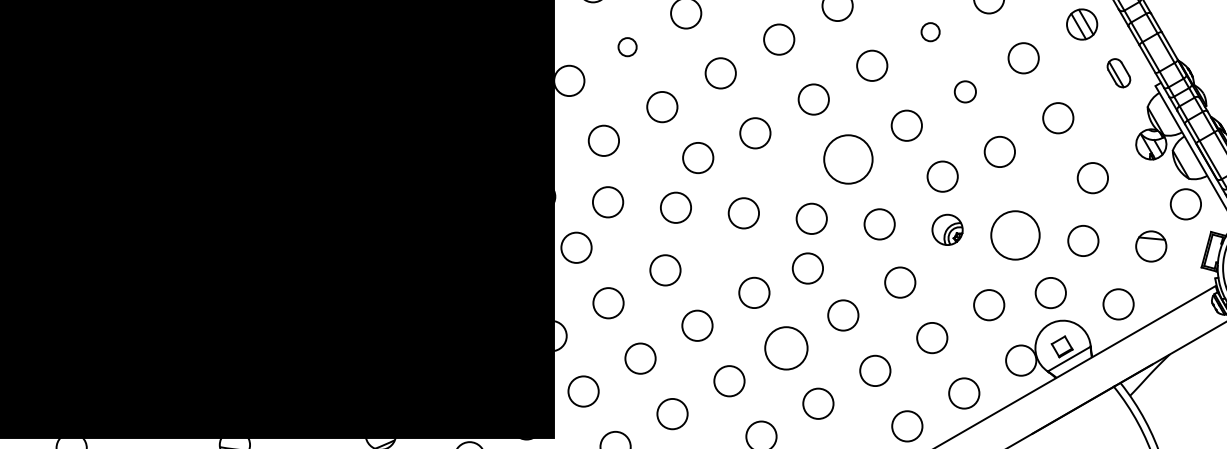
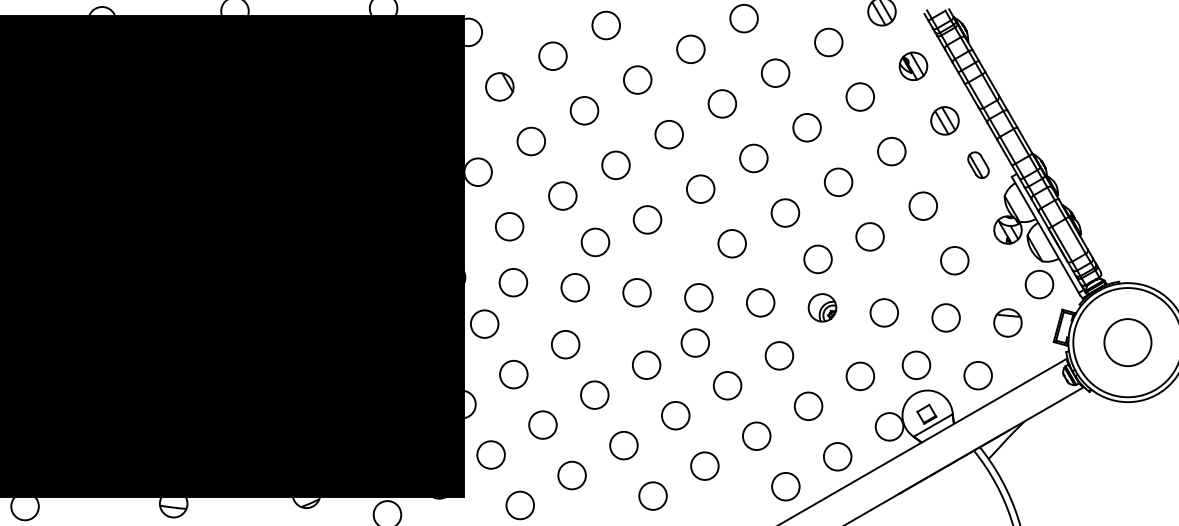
circle: (930, 31) -> (806, 127), size x1.67
circle: (626, 47) -> (530, 141), size x1.67
circle: (965, 91) -> (838, 181), size x1.43
circle: (848, 159) -> (732, 243), size x0.62
circle: (1015, 235) -> (884, 312), size x0.62
circle: (786, 348) -> (675, 415), size x0.71

